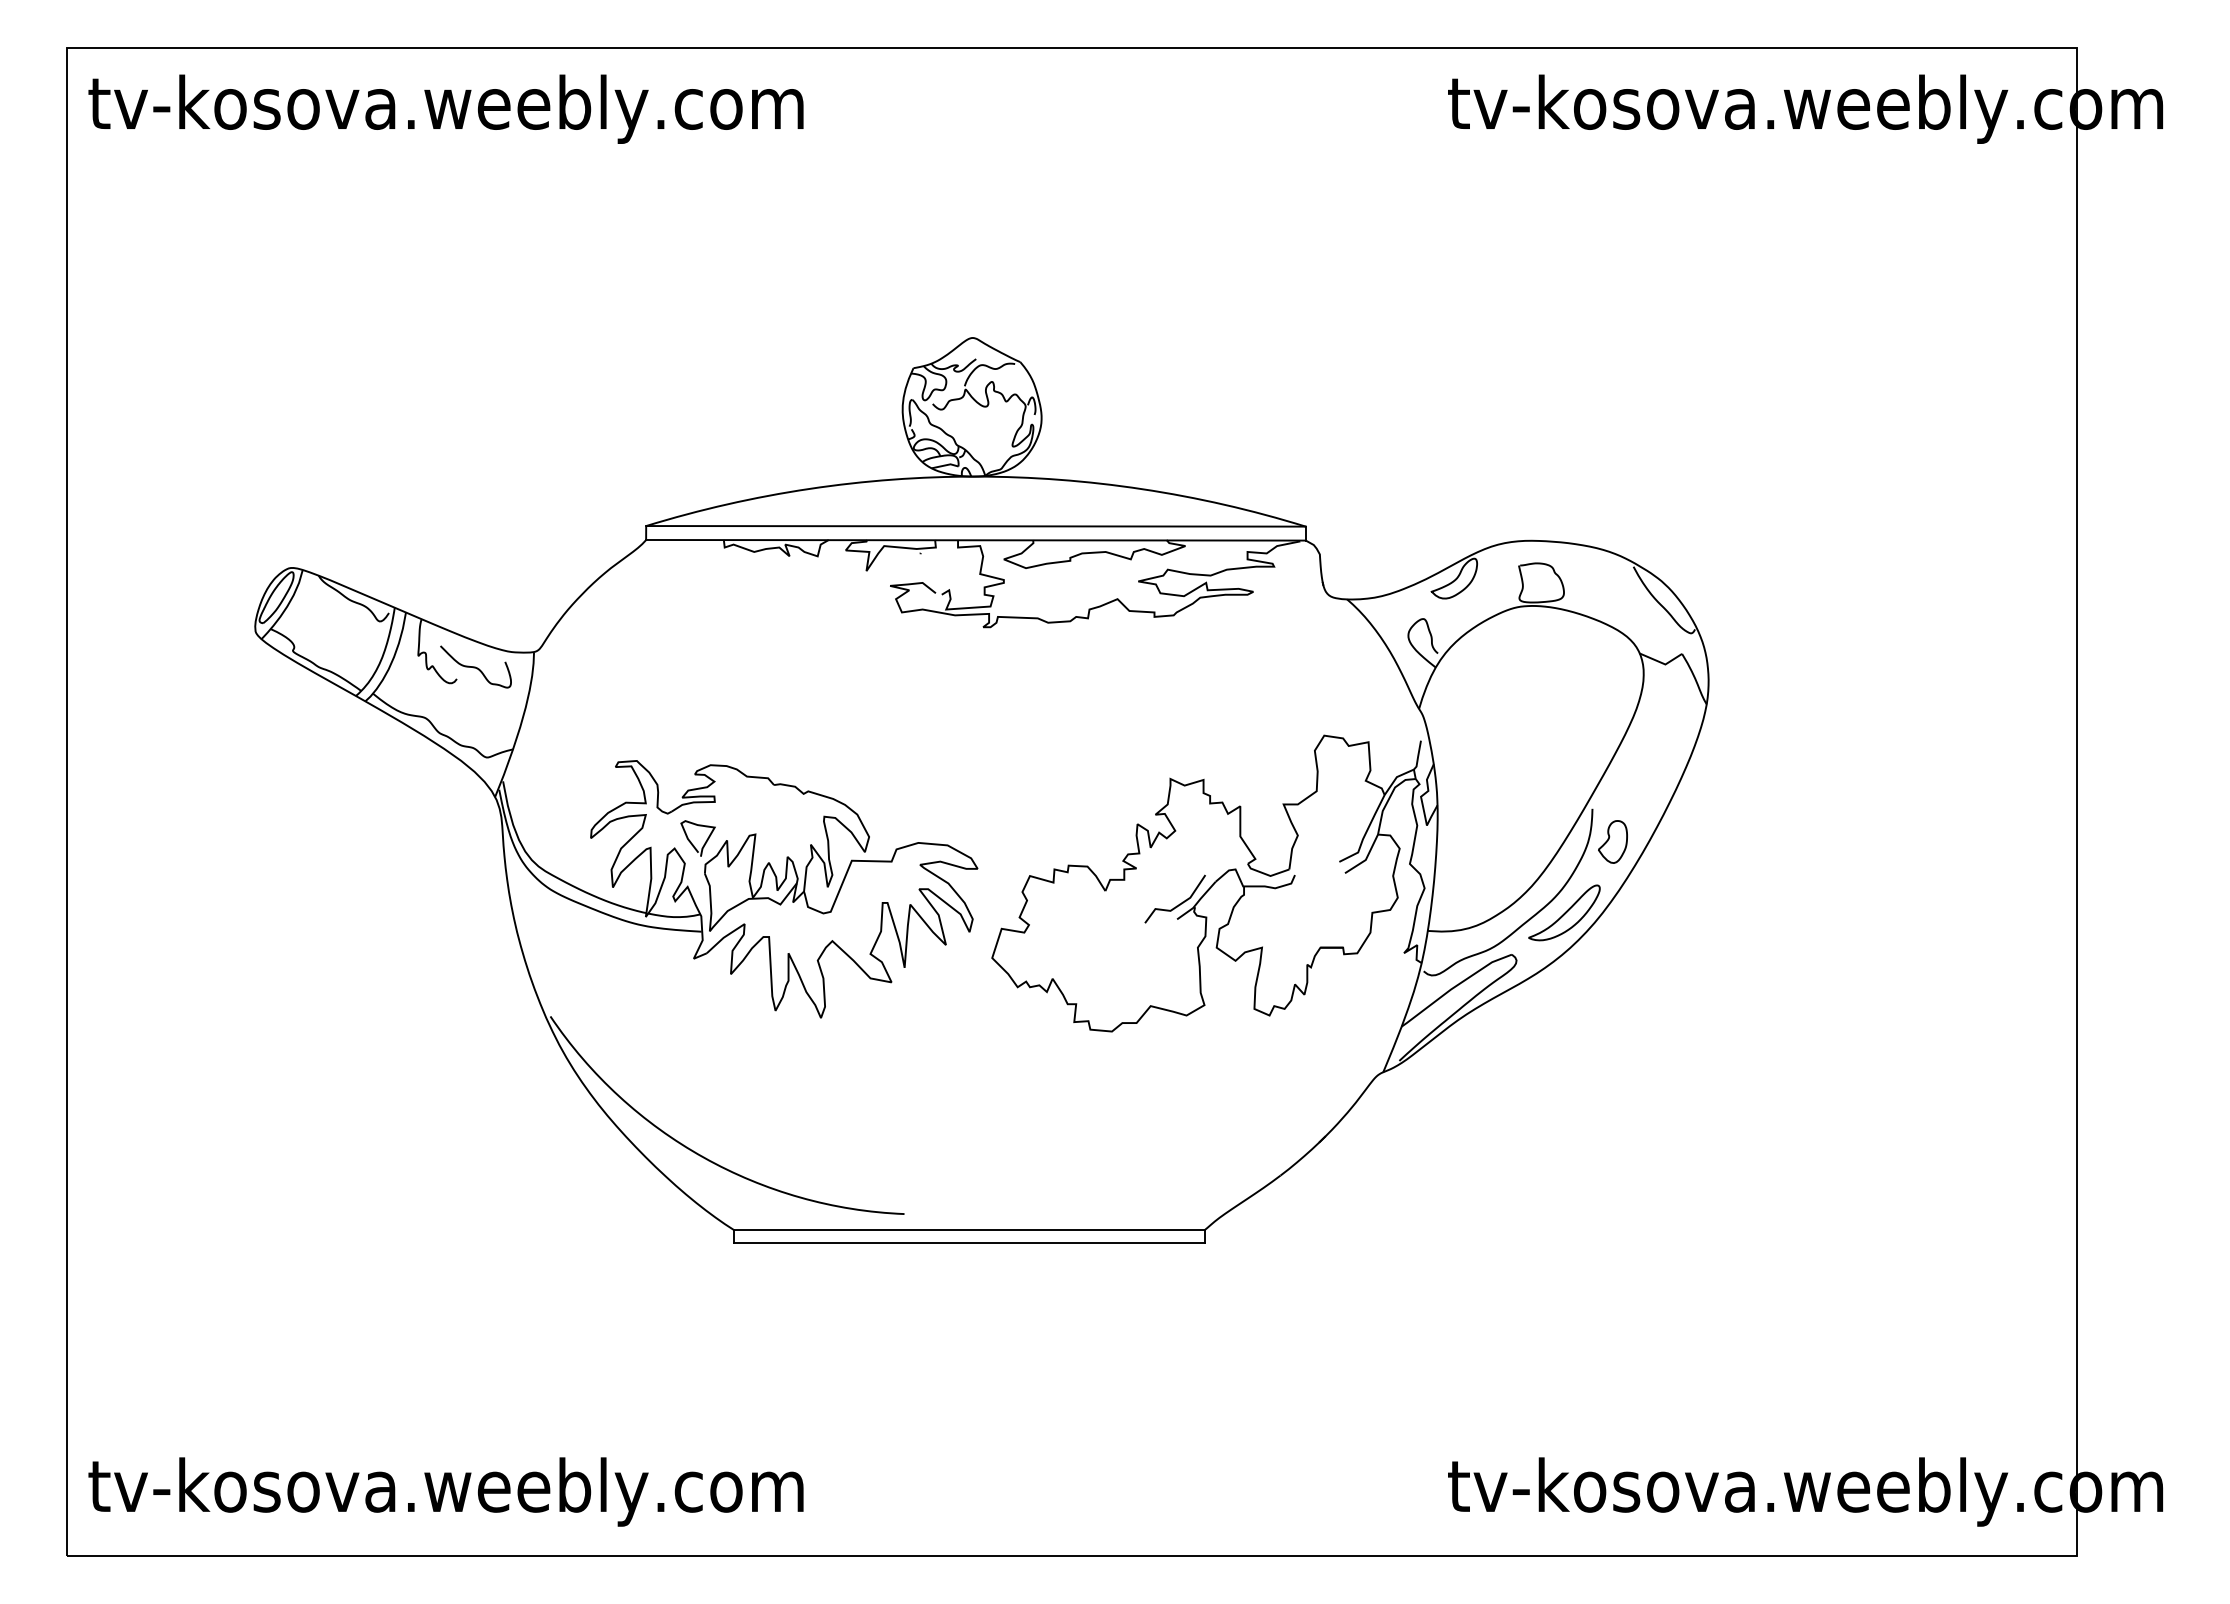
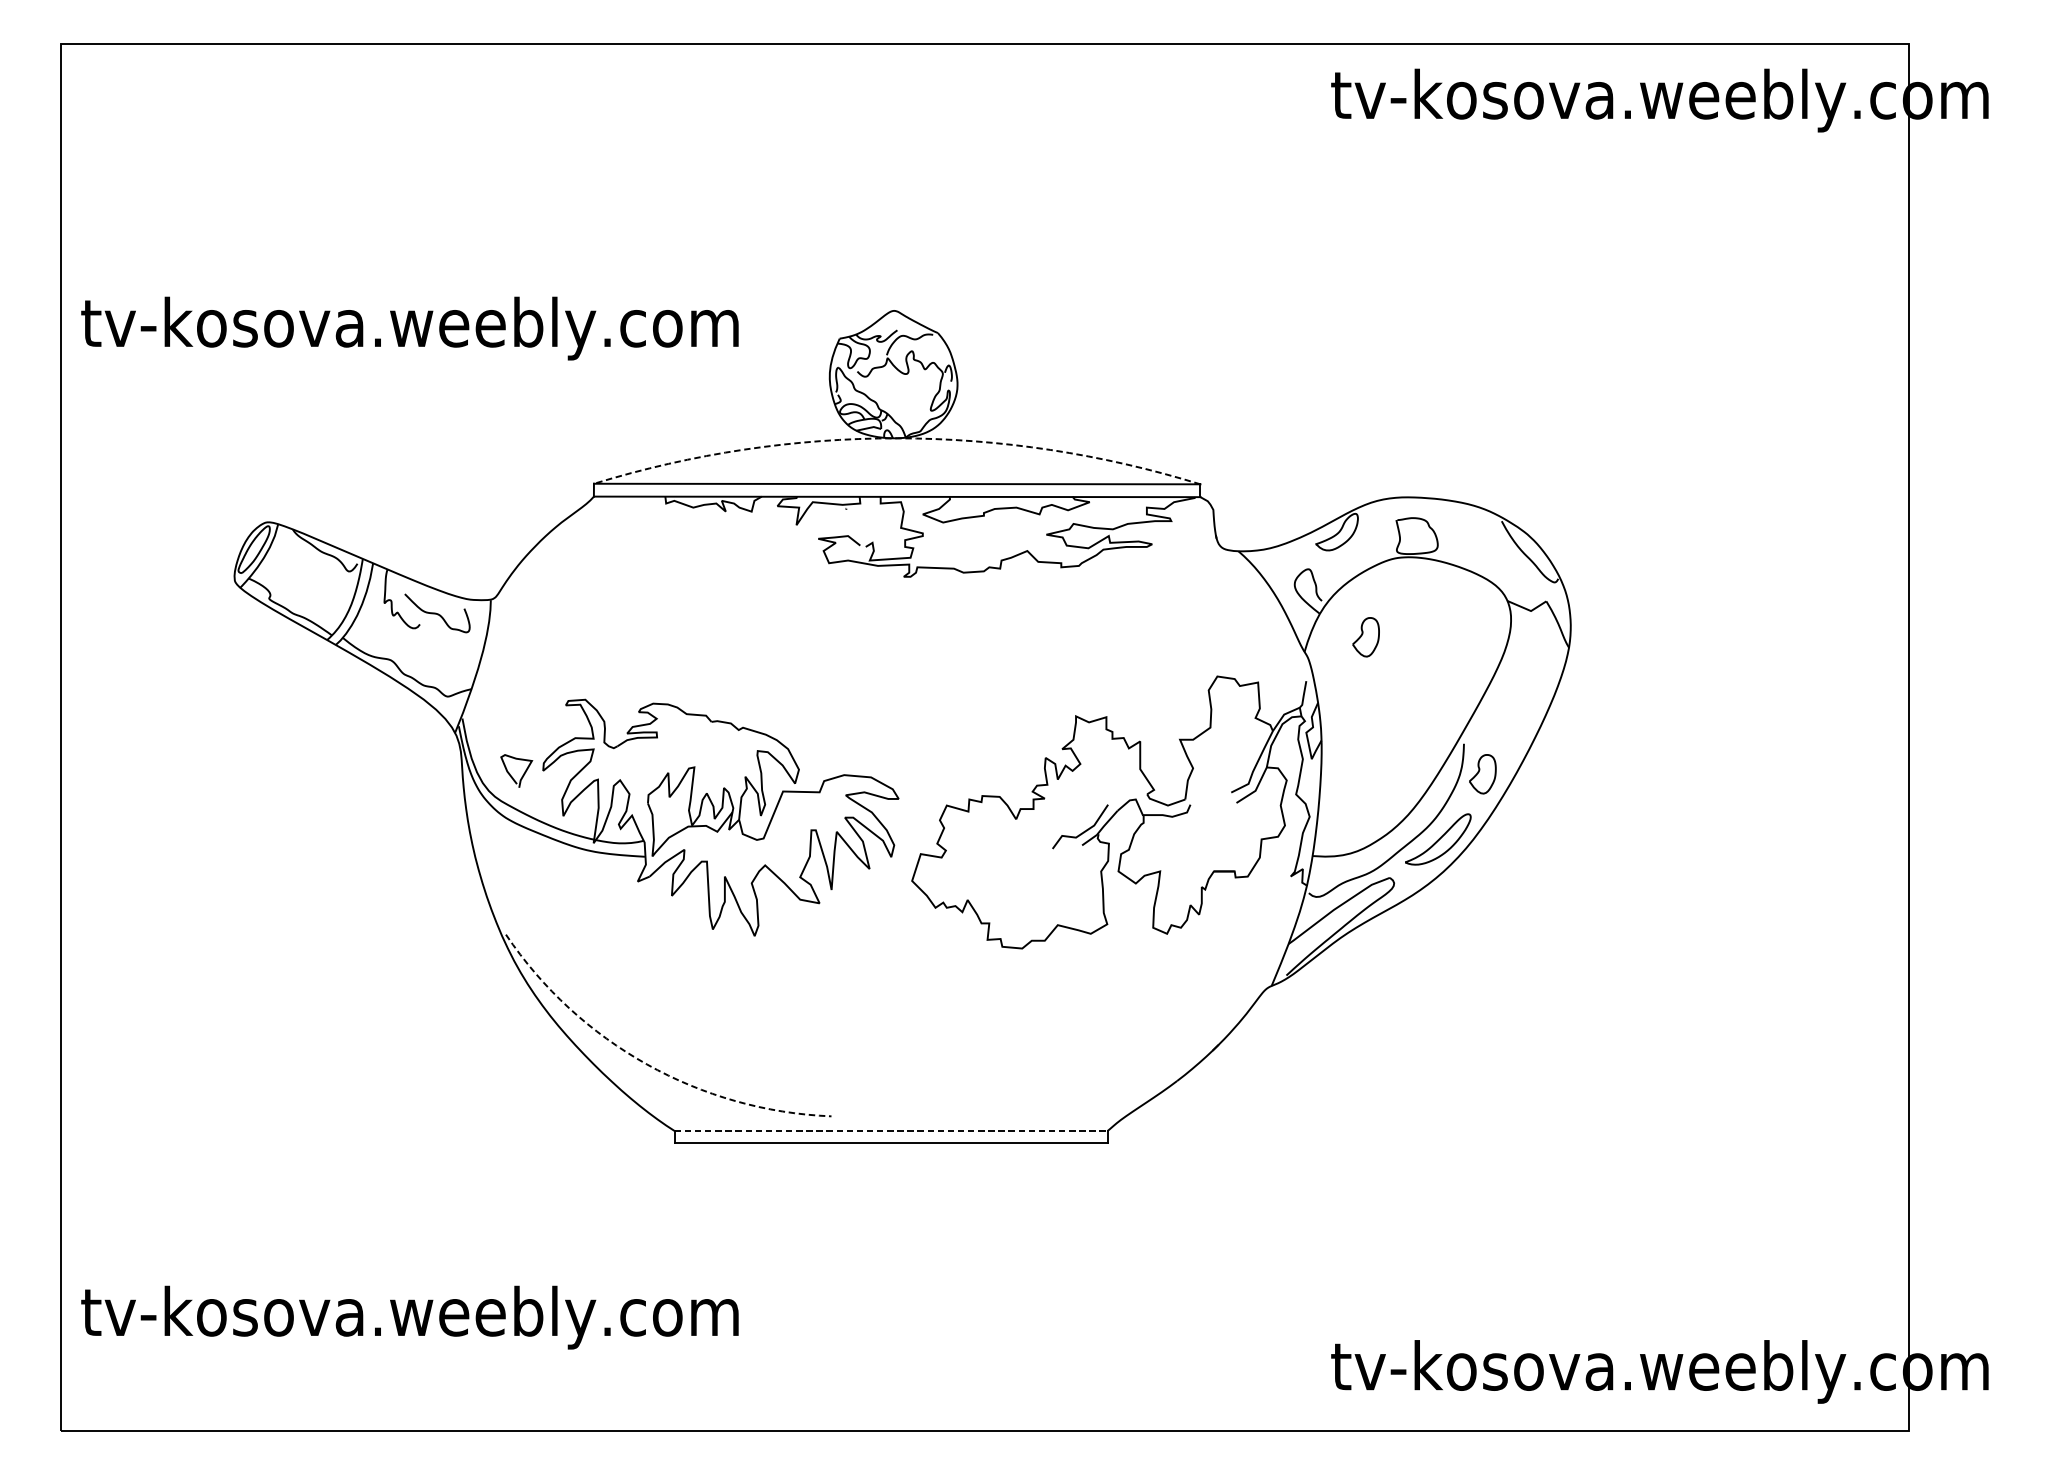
text: (445, 108) -> (409, 327), moved
arc: (976, 476) -> (897, 438), solid -> dashed
part: (1485, 692) -> (1365, 636), added
curve: (691, 841) -> (510, 773), moved
arc: (703, 1157) -> (646, 1064), solid -> dashed
line: (969, 1230) -> (891, 1131), solid -> dashed
text: (445, 1491) -> (409, 1317), moved

